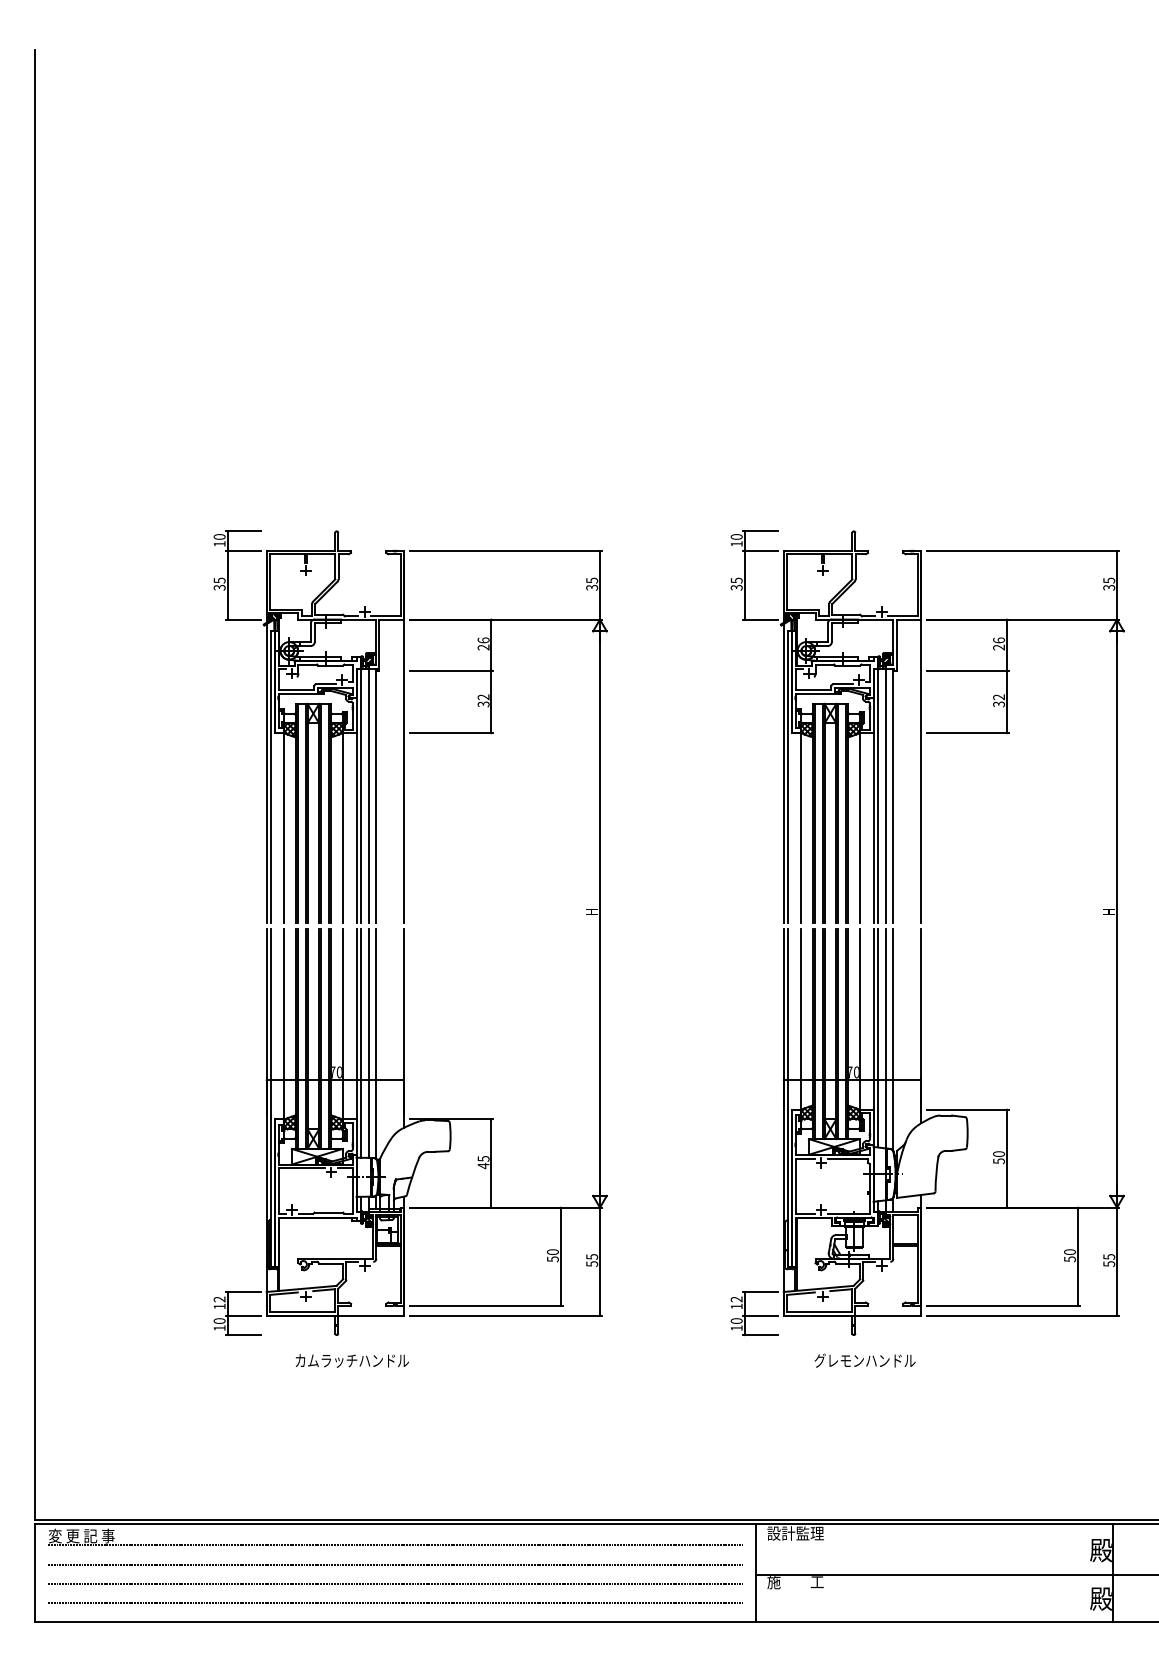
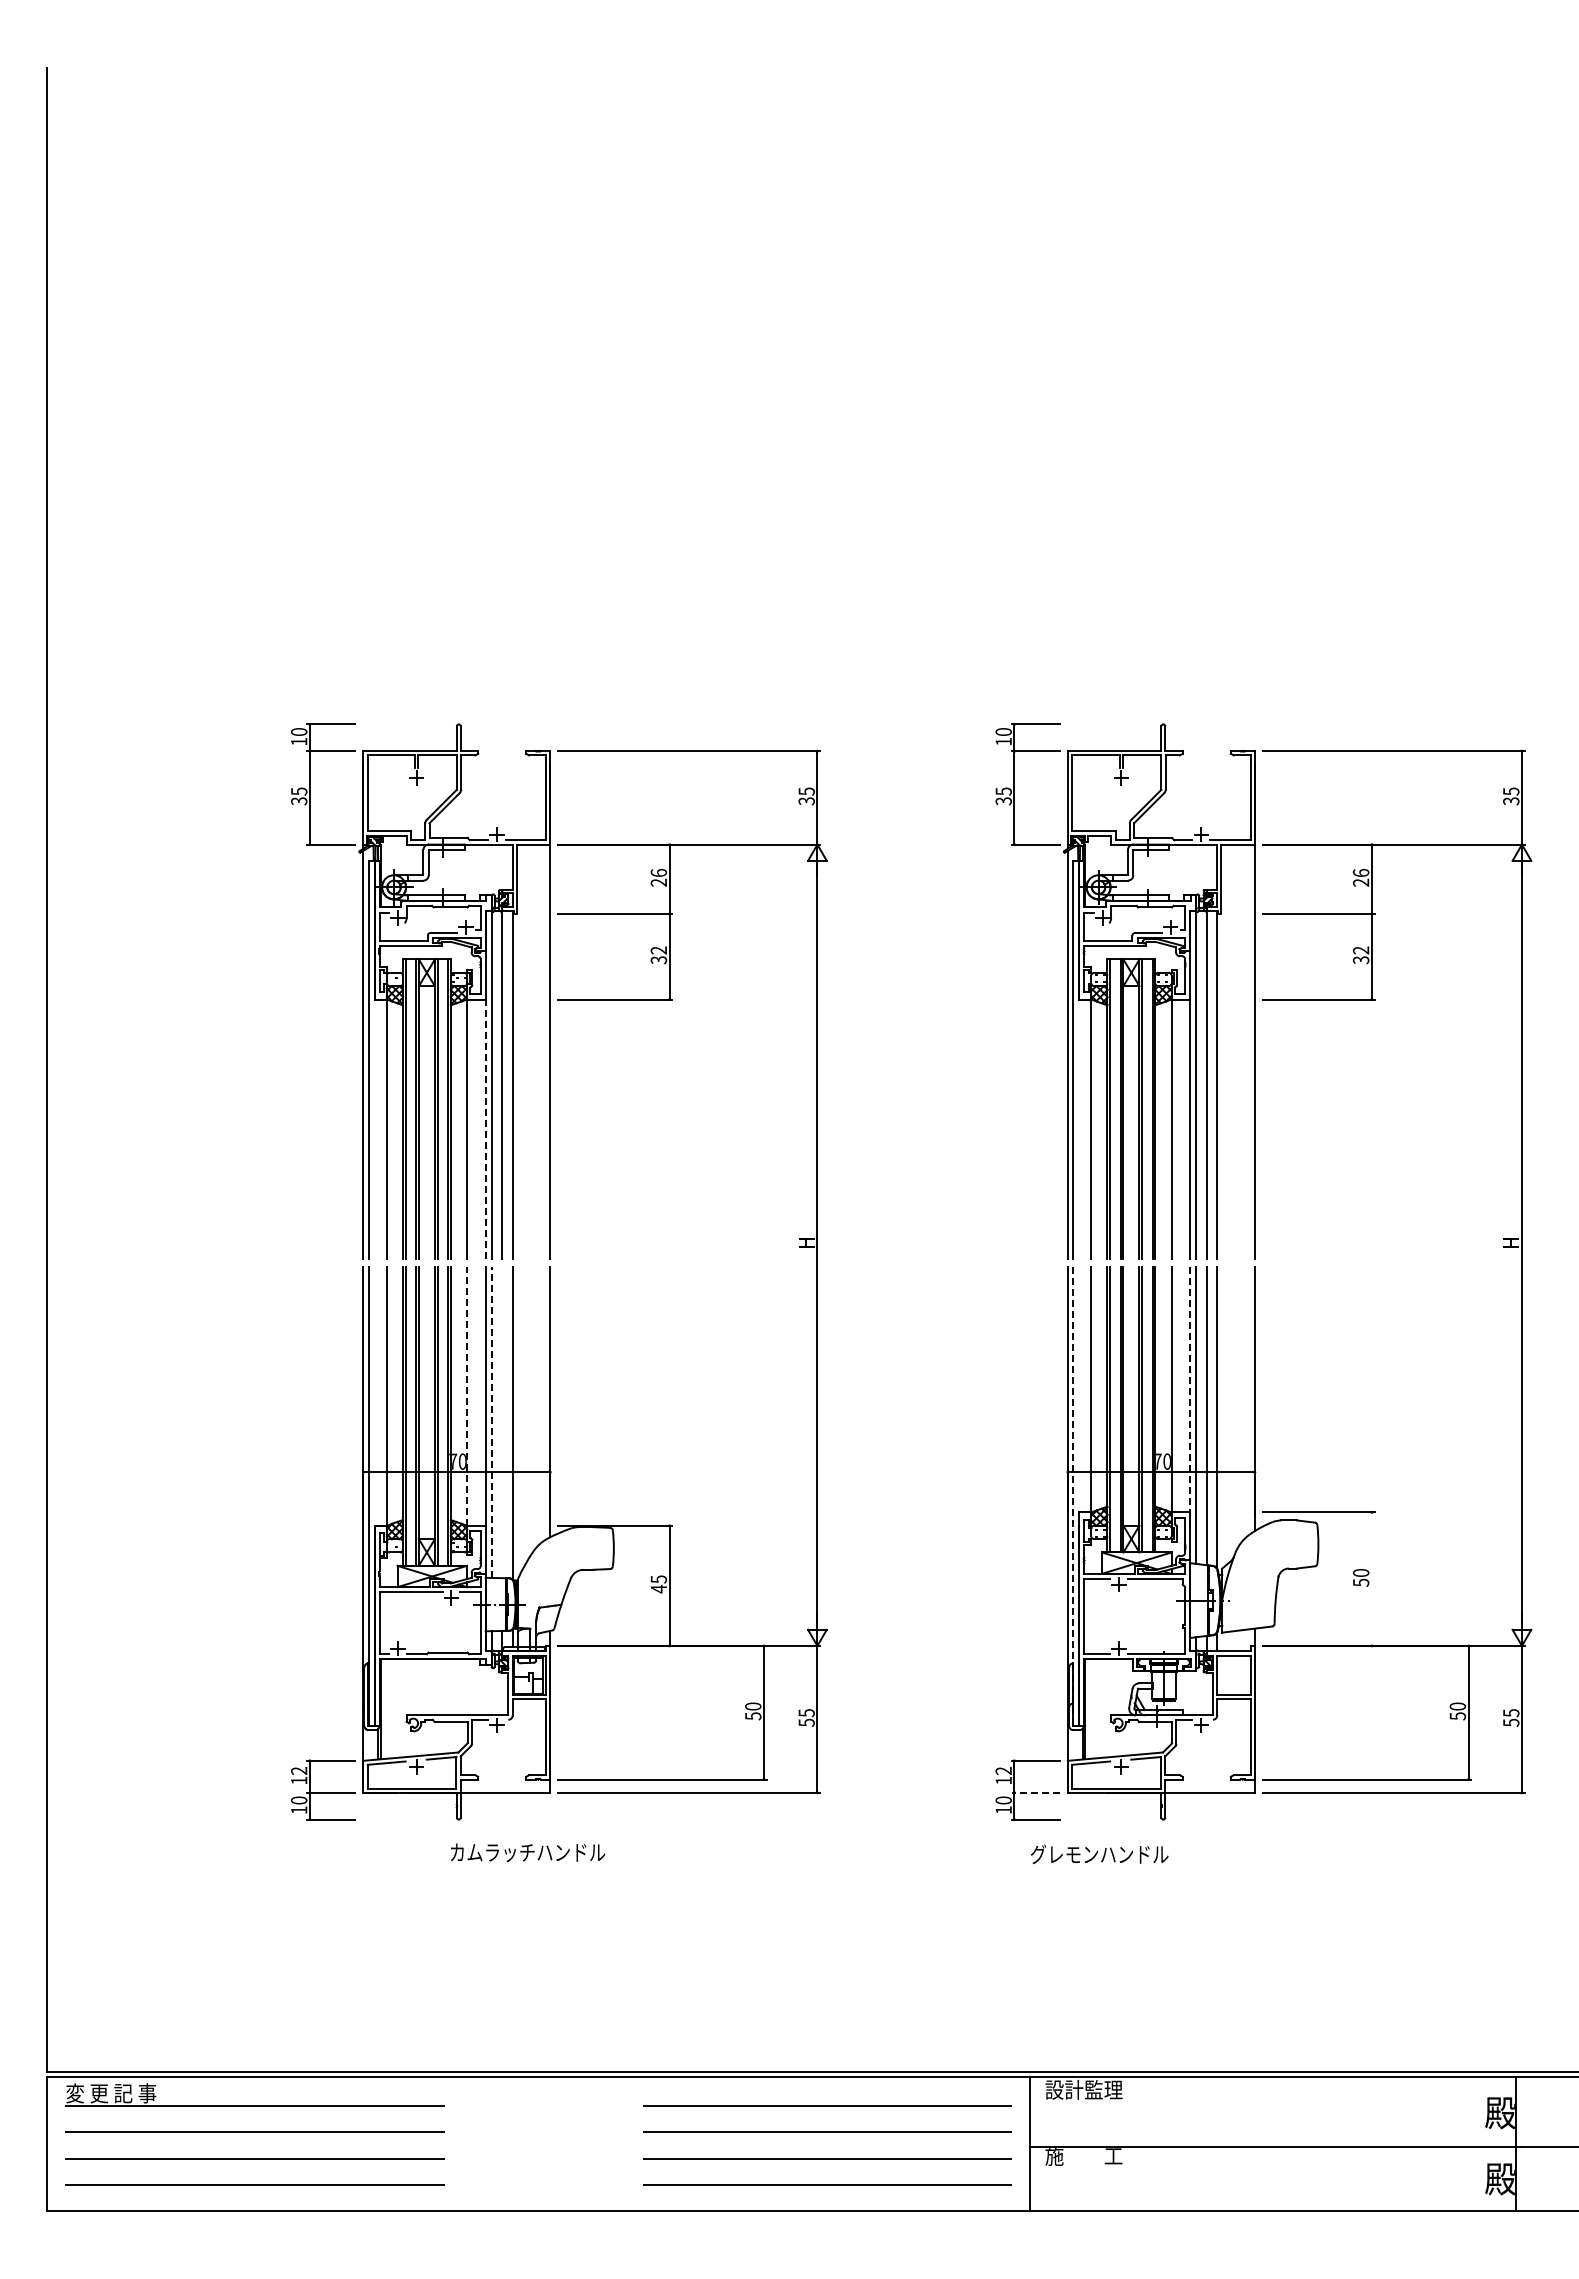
line: (356, 827) -> (485, 1128), solid -> dashed
line: (342, 1024) -> (466, 1396), solid -> dashed
line: (873, 1024) -> (1190, 1396), solid -> dashed
line: (360, 1043) -> (491, 1422), solid -> dashed
line: (368, 1043) -> (502, 1422), removed
line: (787, 1098) -> (1073, 1496), solid -> dashed
line: (1006, 1158) -> (1371, 1578), removed
line: (760, 1315) -> (1035, 1792), solid -> dashed
text: (352, 1360) -> (528, 1852), moved
text: (864, 1360) -> (1099, 1853), moved

